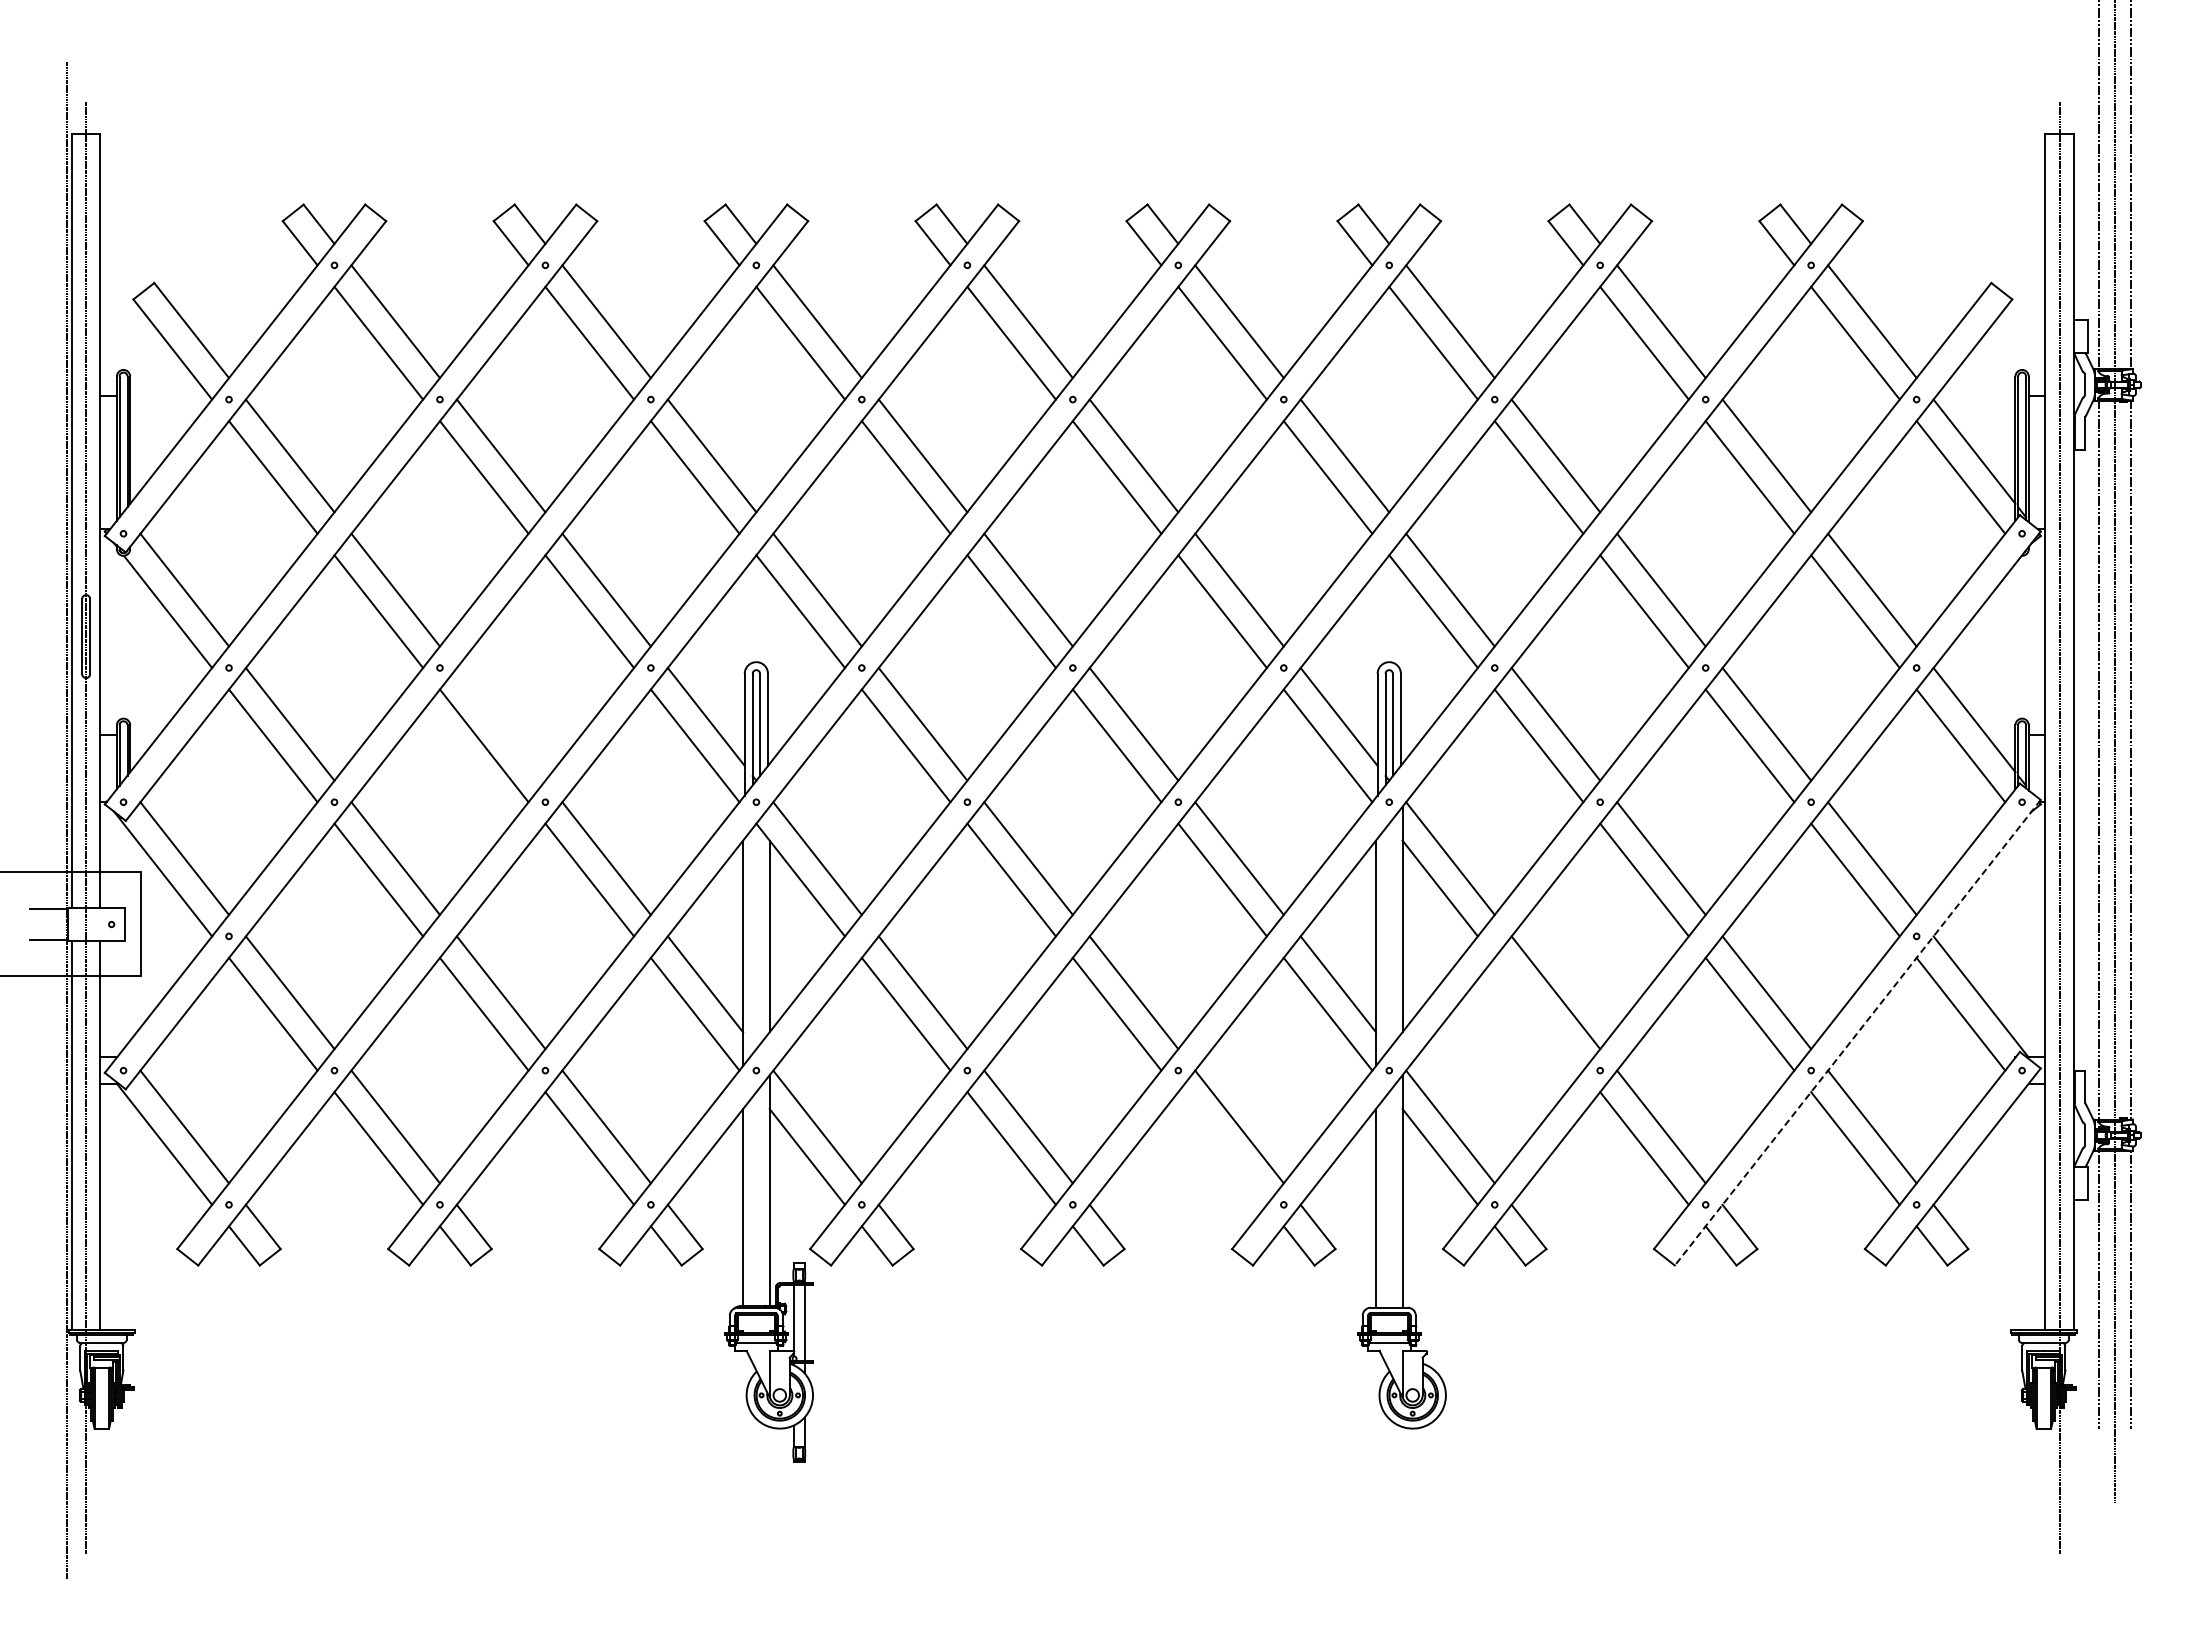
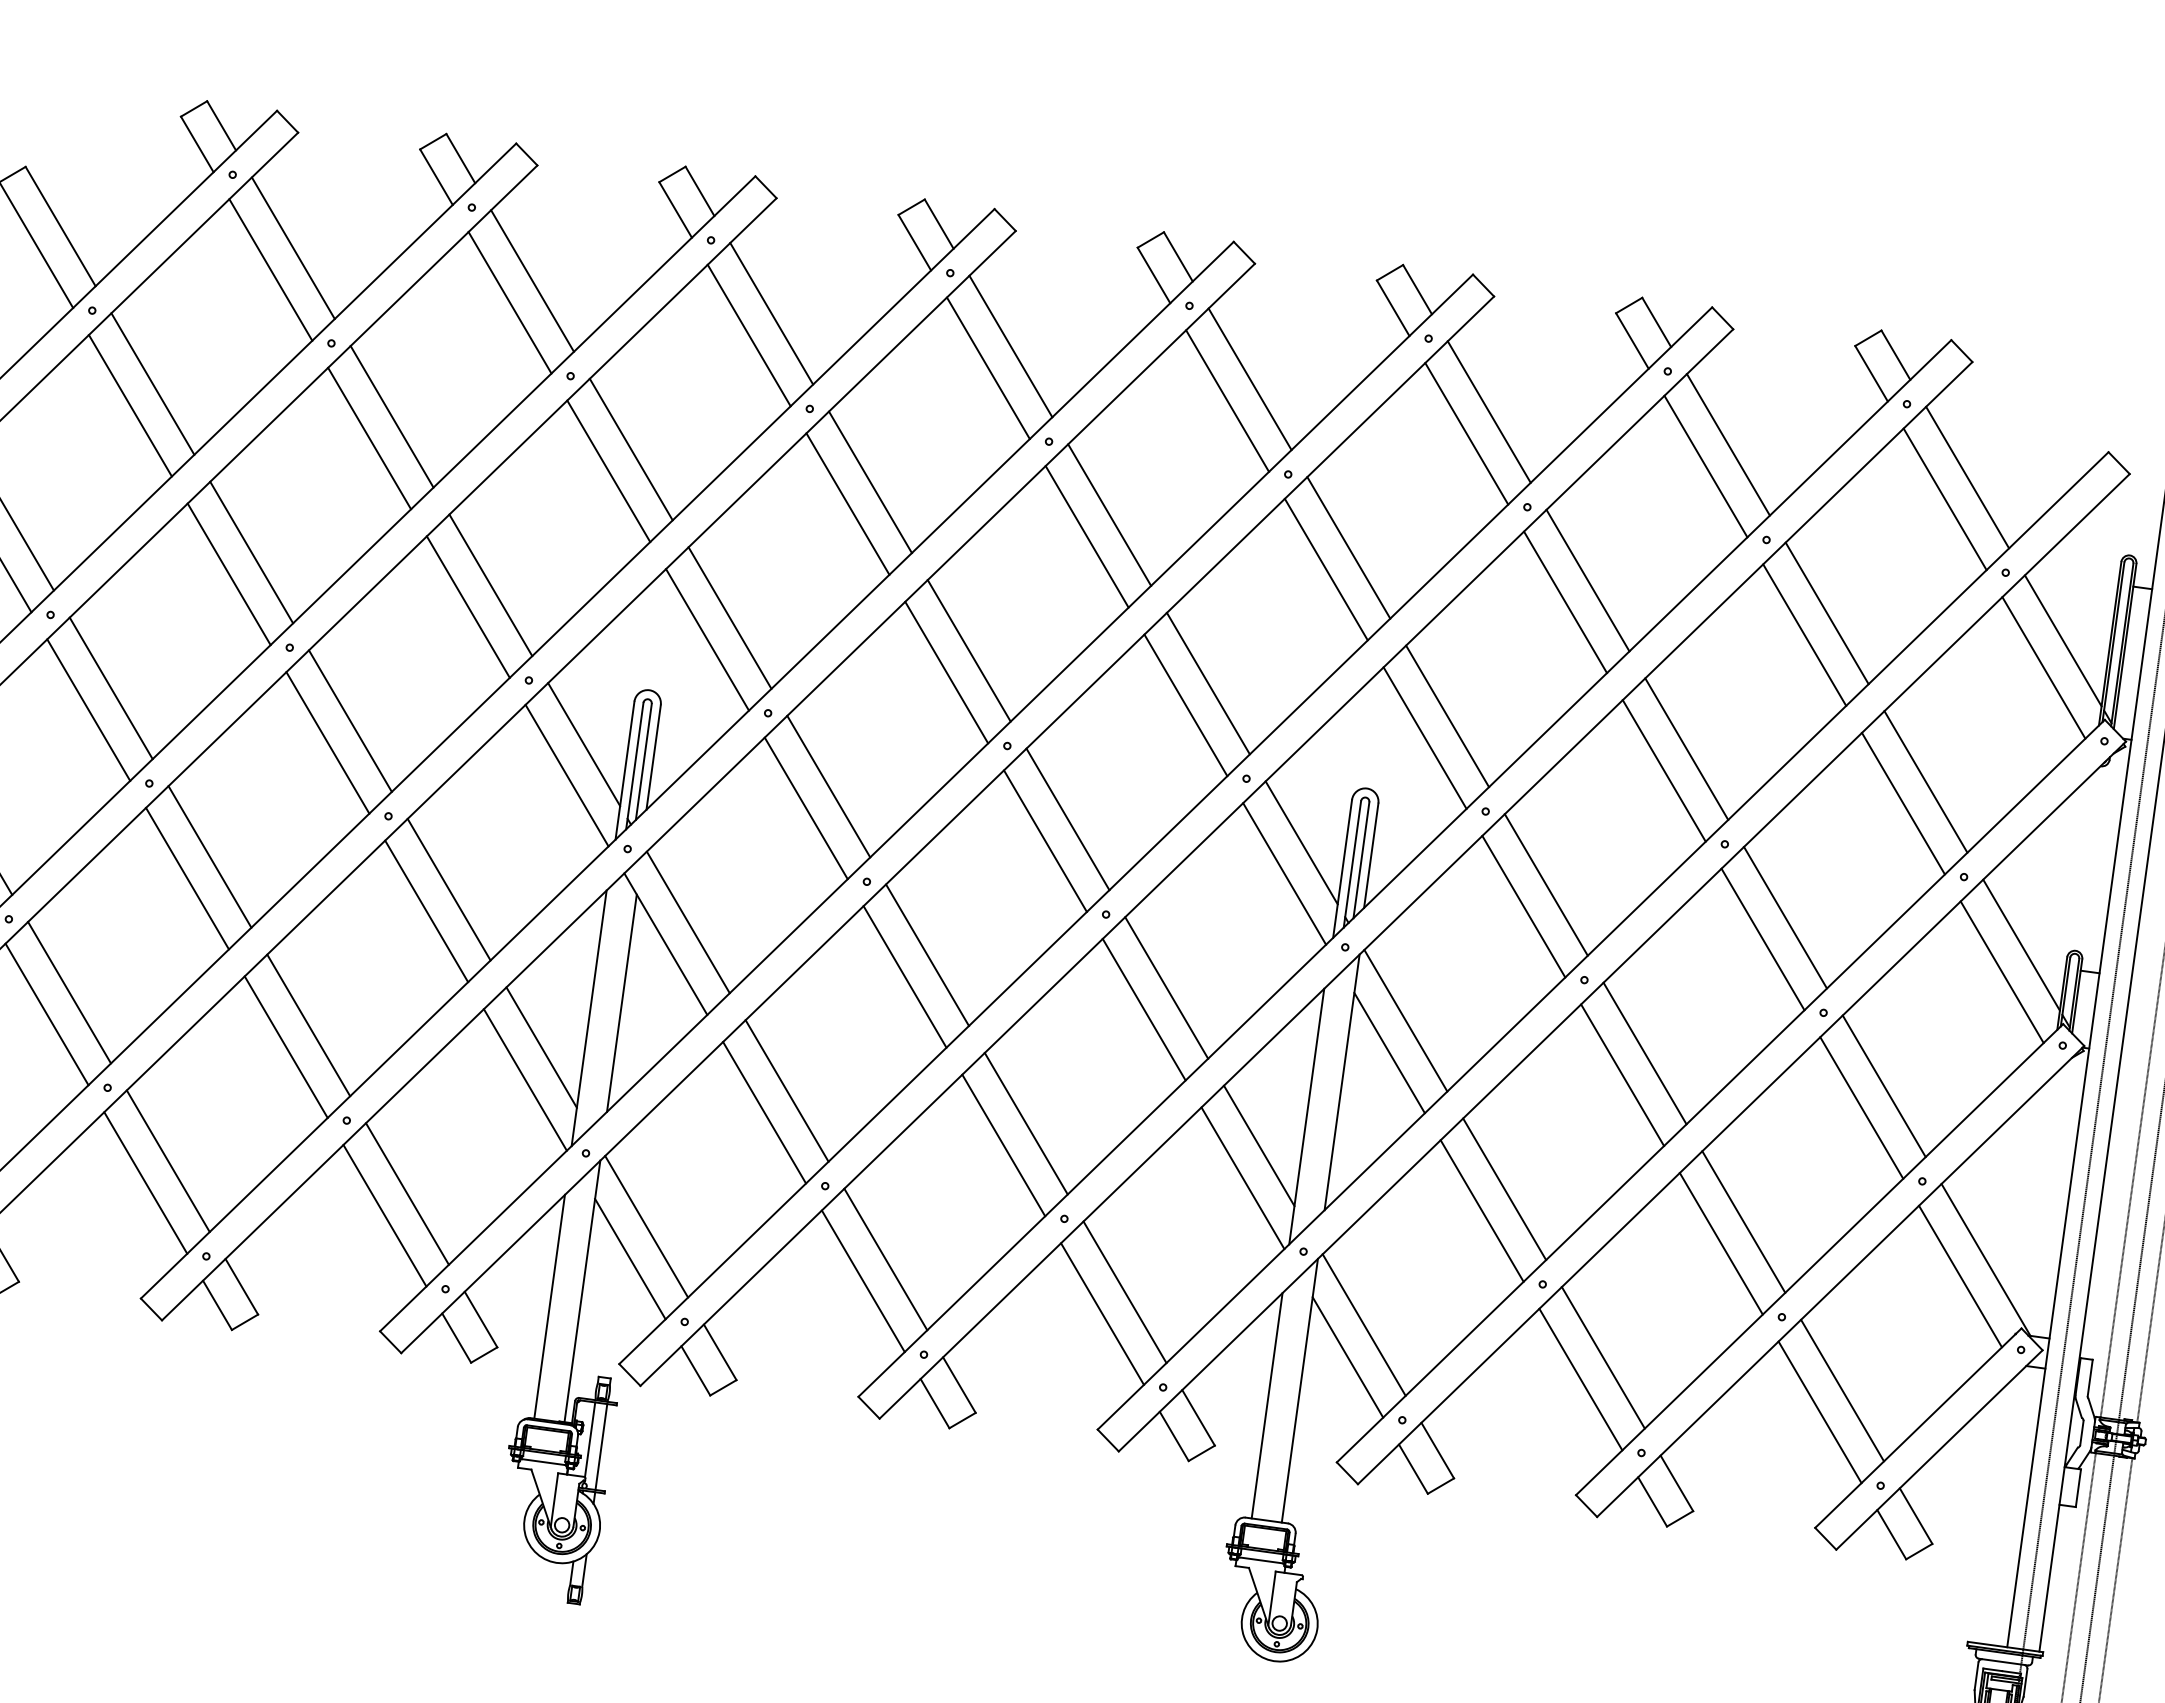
line: (500, 724) -> (349, 721), added
line: (1538, 1013) -> (1481, 1210), added
line: (1857, 1033) -> (1840, 1282), dashed -> solid
line: (1222, 1148) -> (1102, 1314), added

